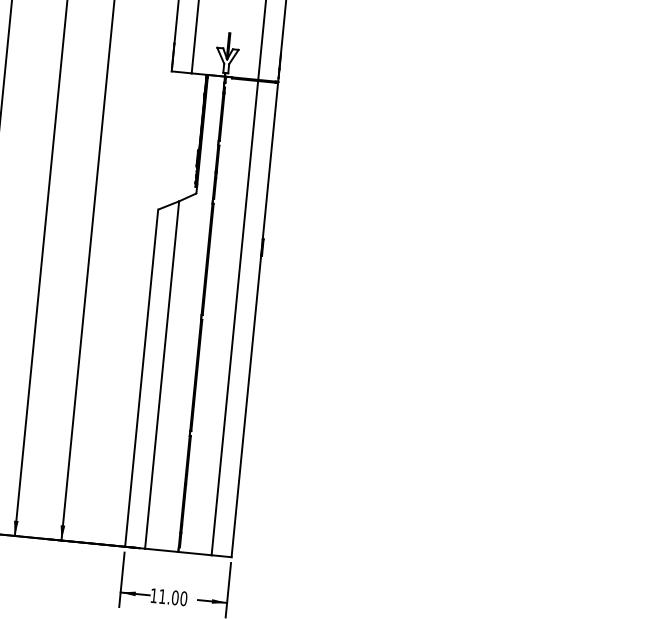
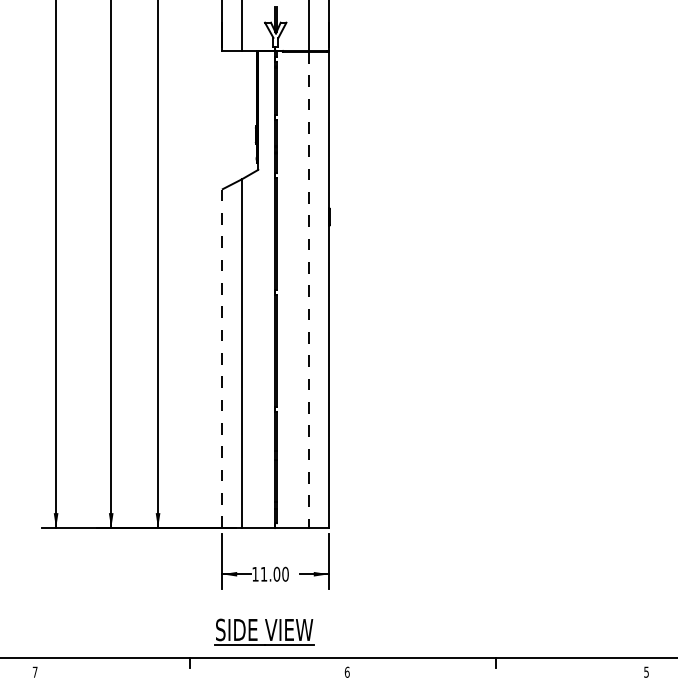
line: (234, 318) -> (308, 290), solid -> dashed
line: (142, 378) -> (222, 359), solid -> dashed

